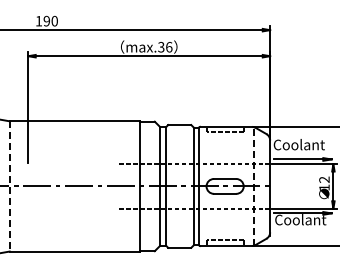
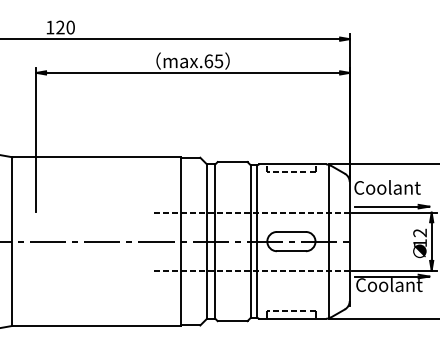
text: (46, 21) -> (60, 27), 190 -> 120
text: (165, 47) -> (214, 61), max.36 -> max.65
line: (254, 185) -> (329, 240), dashed -> solid
line: (9, 186) -> (12, 241), dashed -> solid

